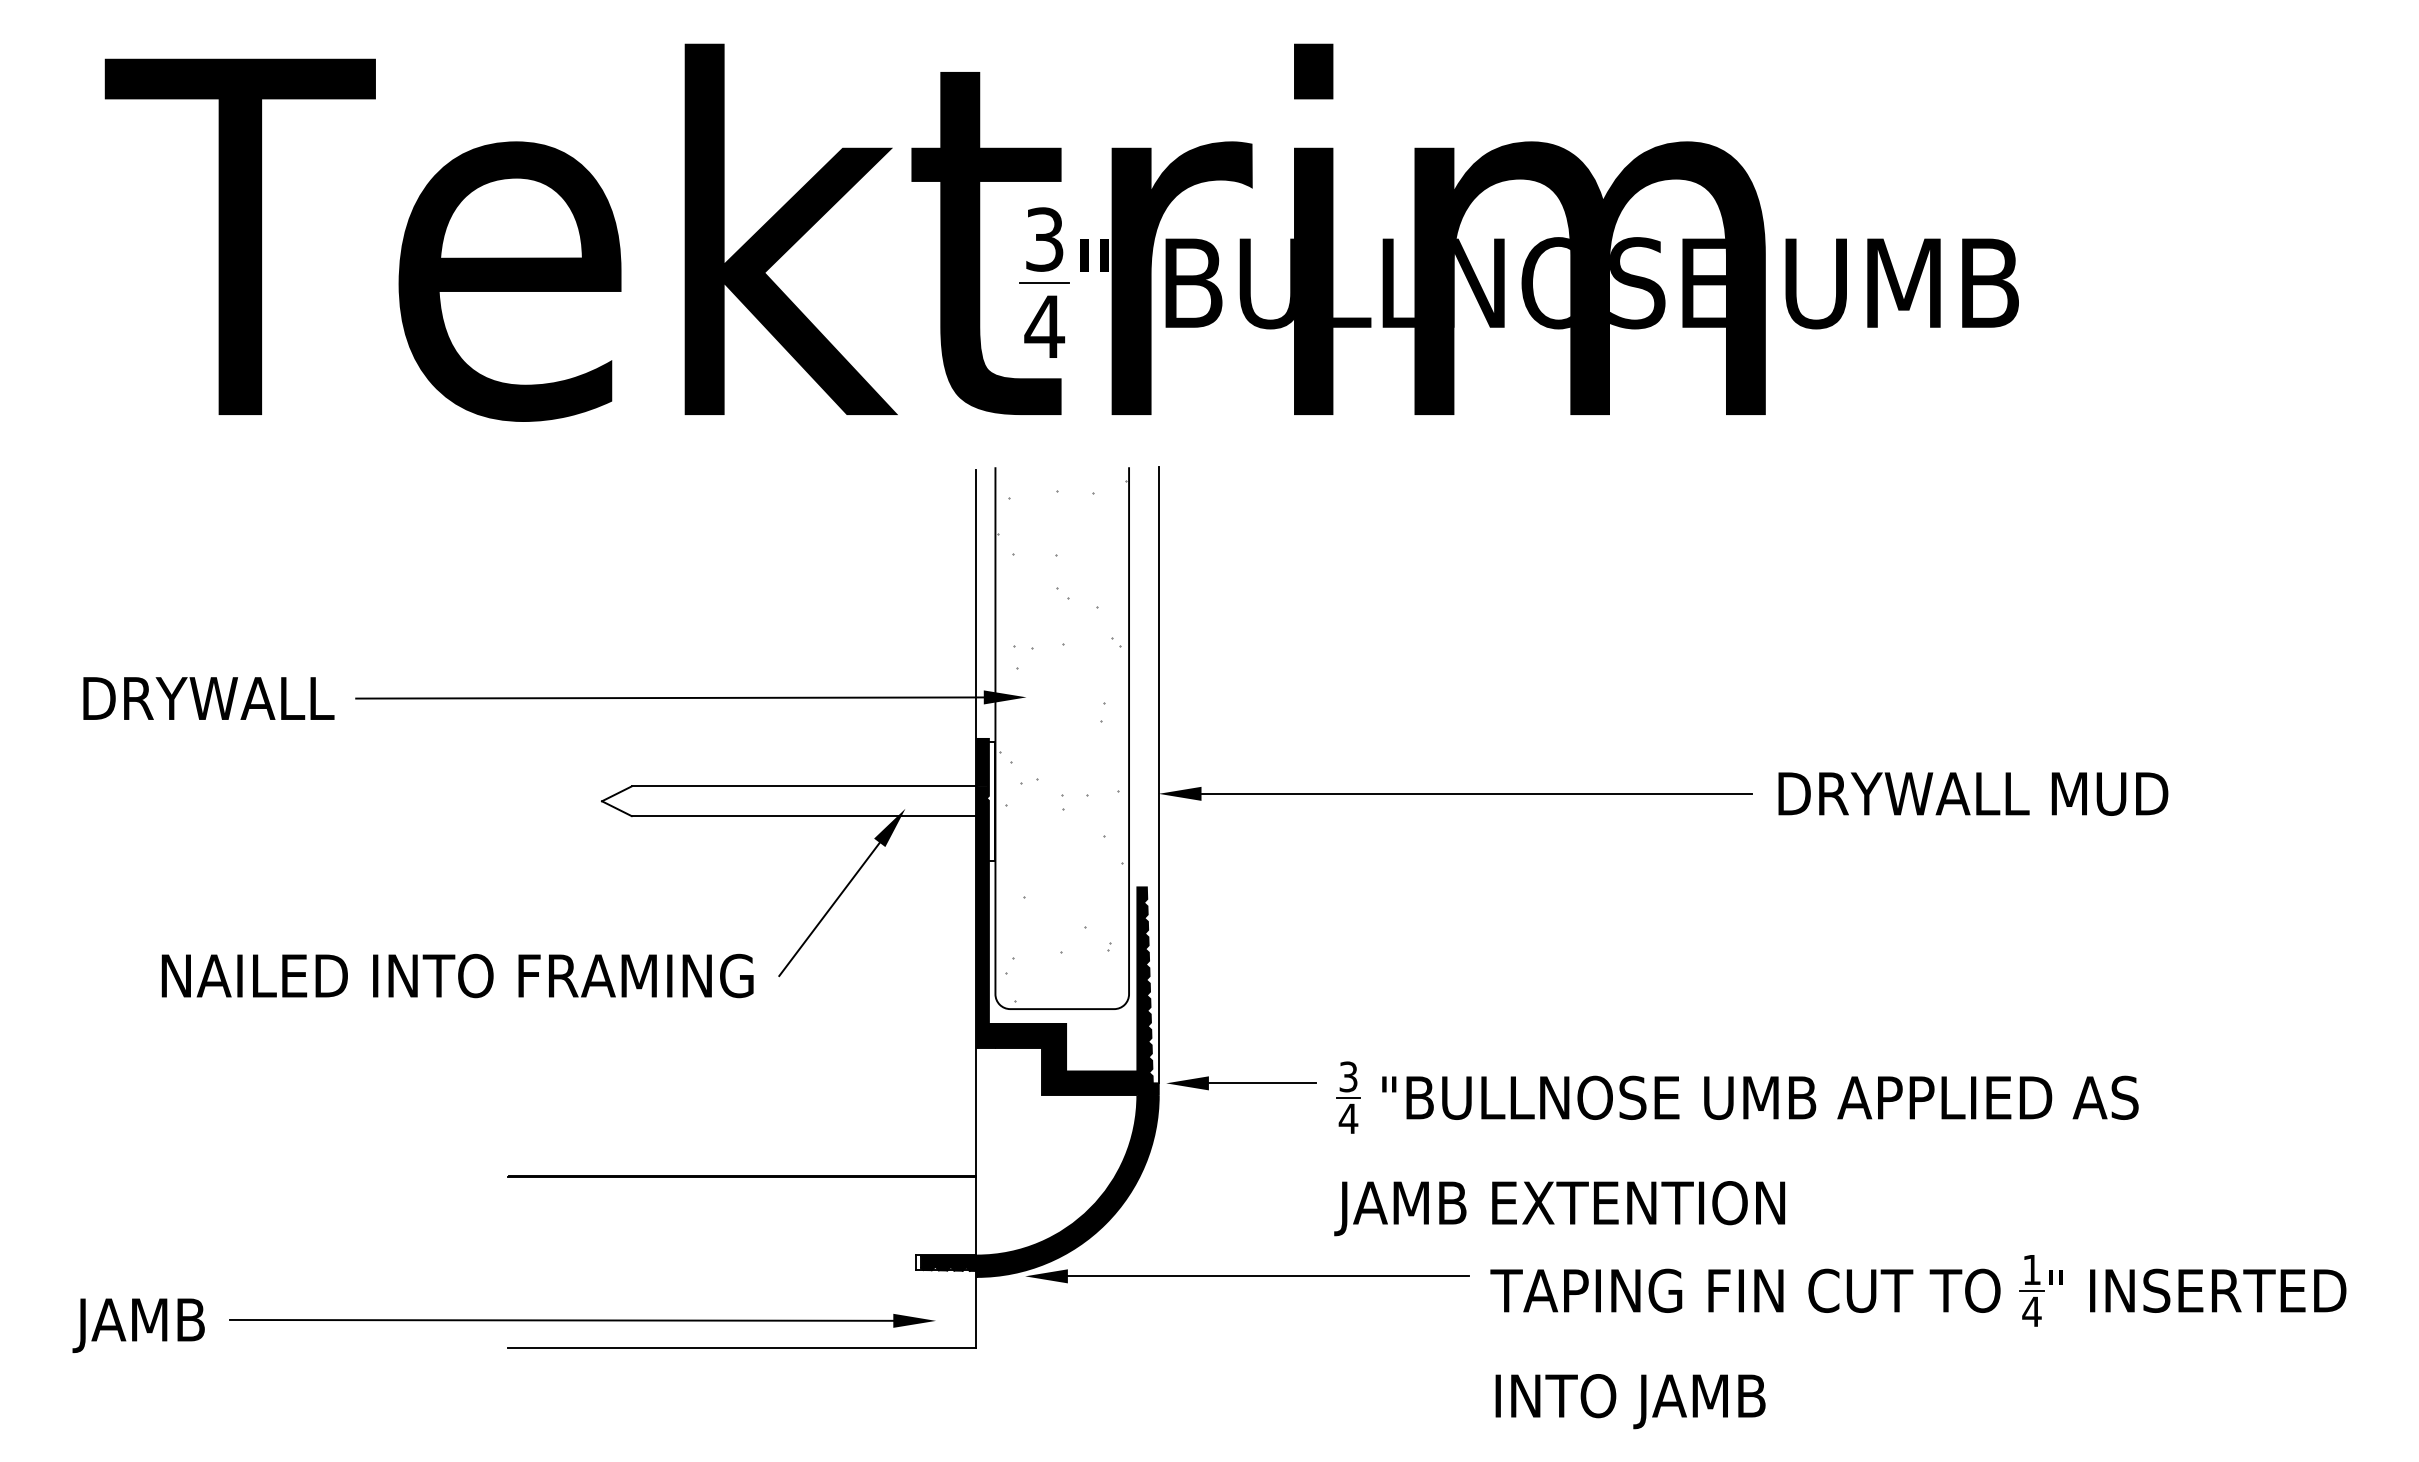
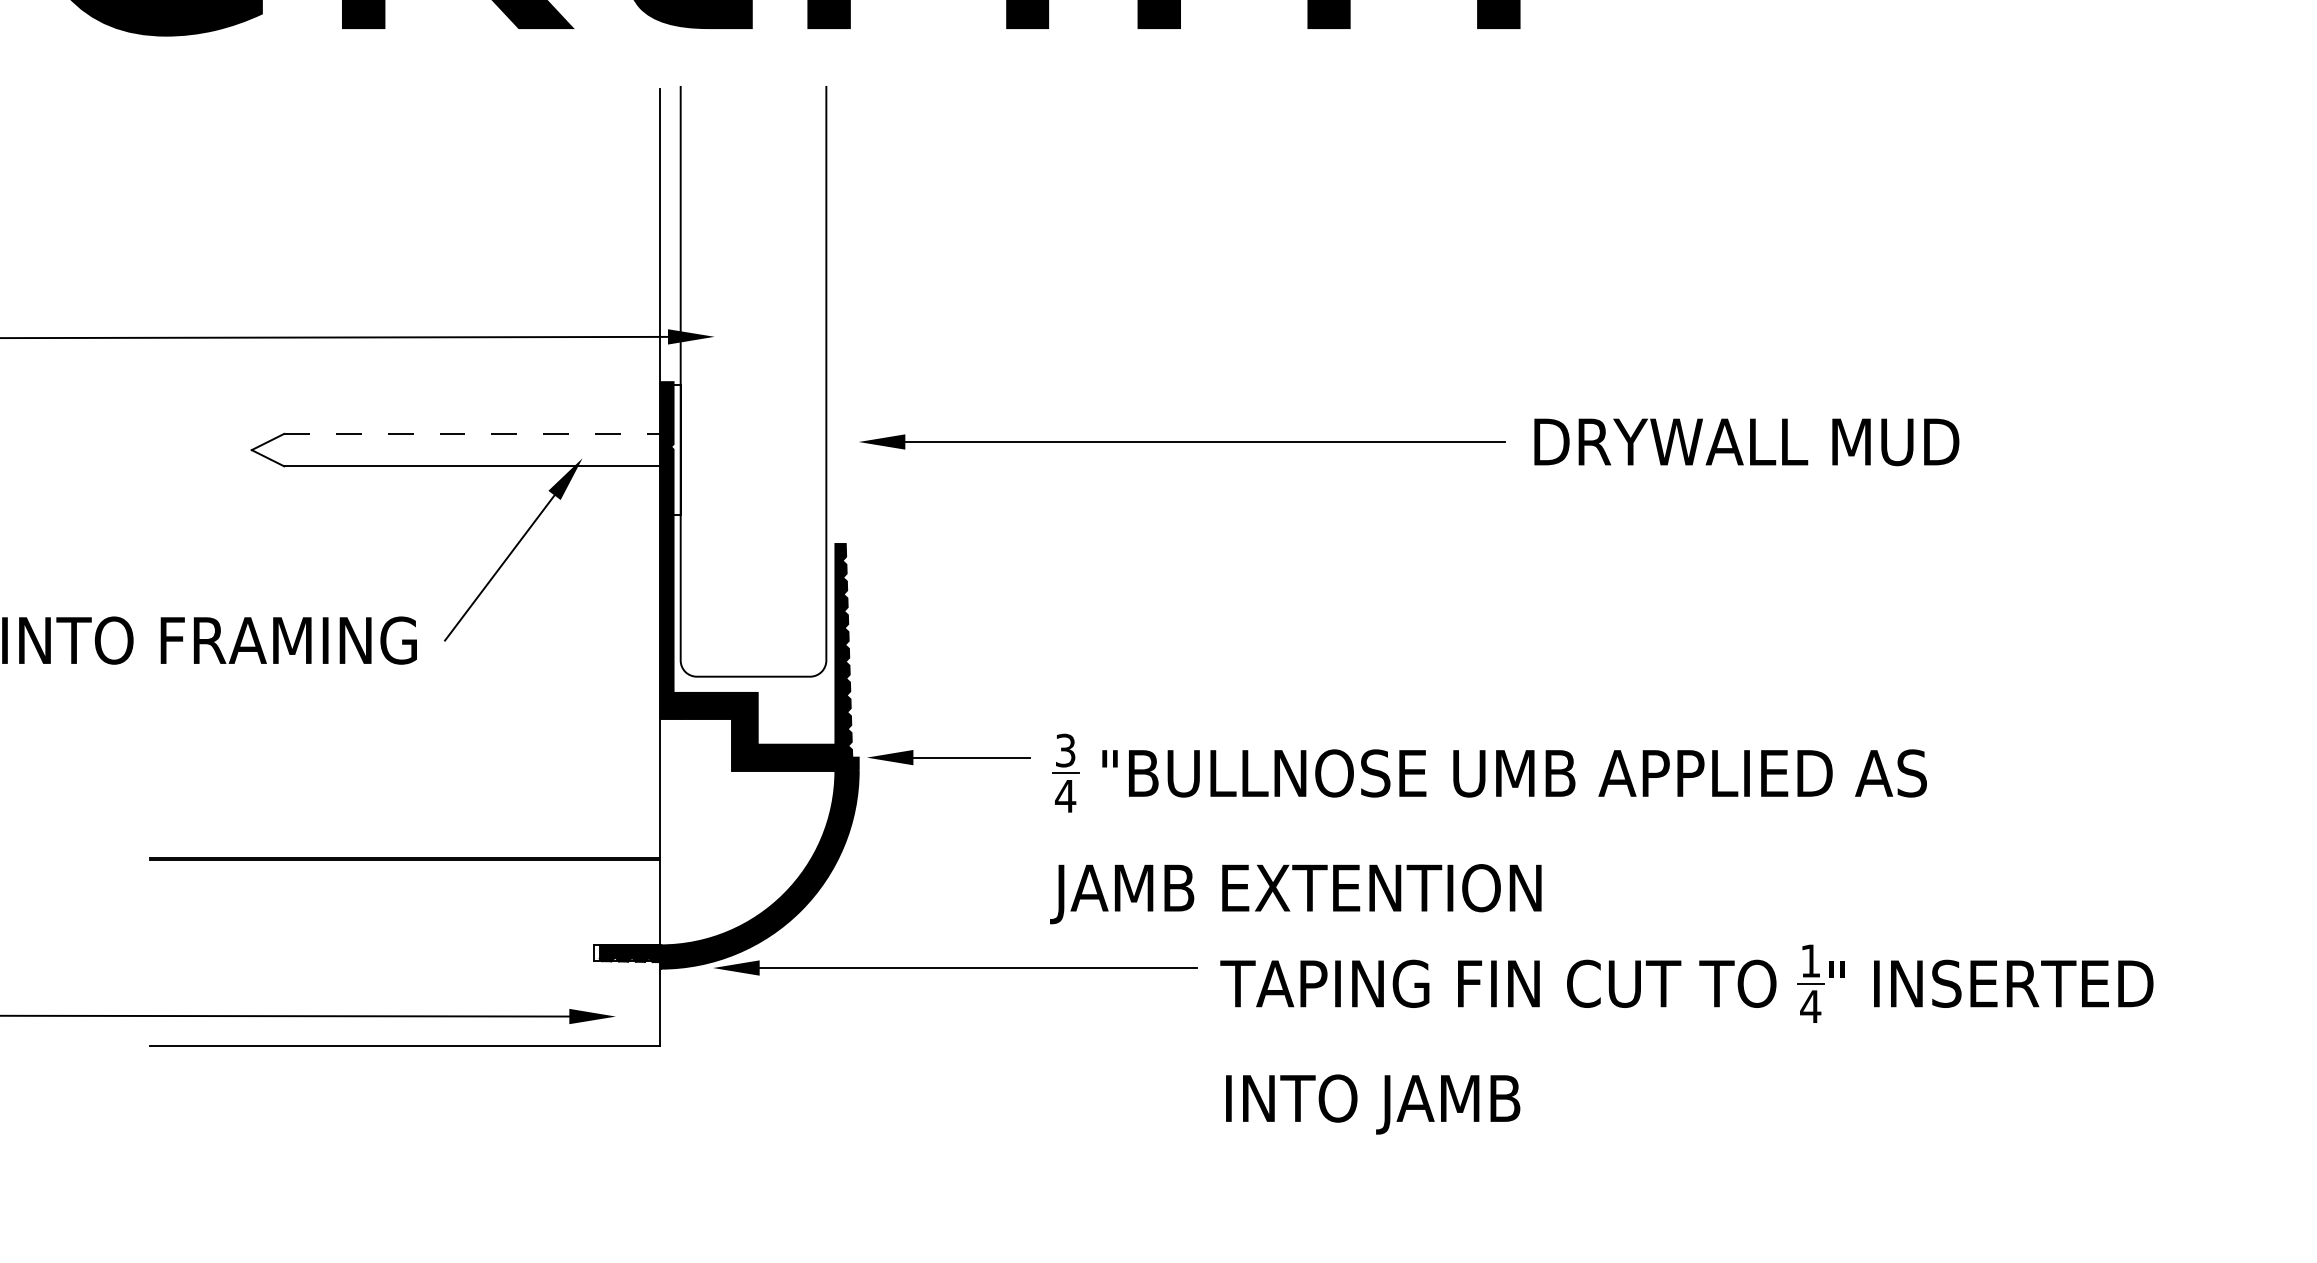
hatch: (1061, 740) -> (752, 383), removed
line: (1158, 775) -> (858, 422), removed
line: (809, 786) -> (477, 433), solid -> dashed

